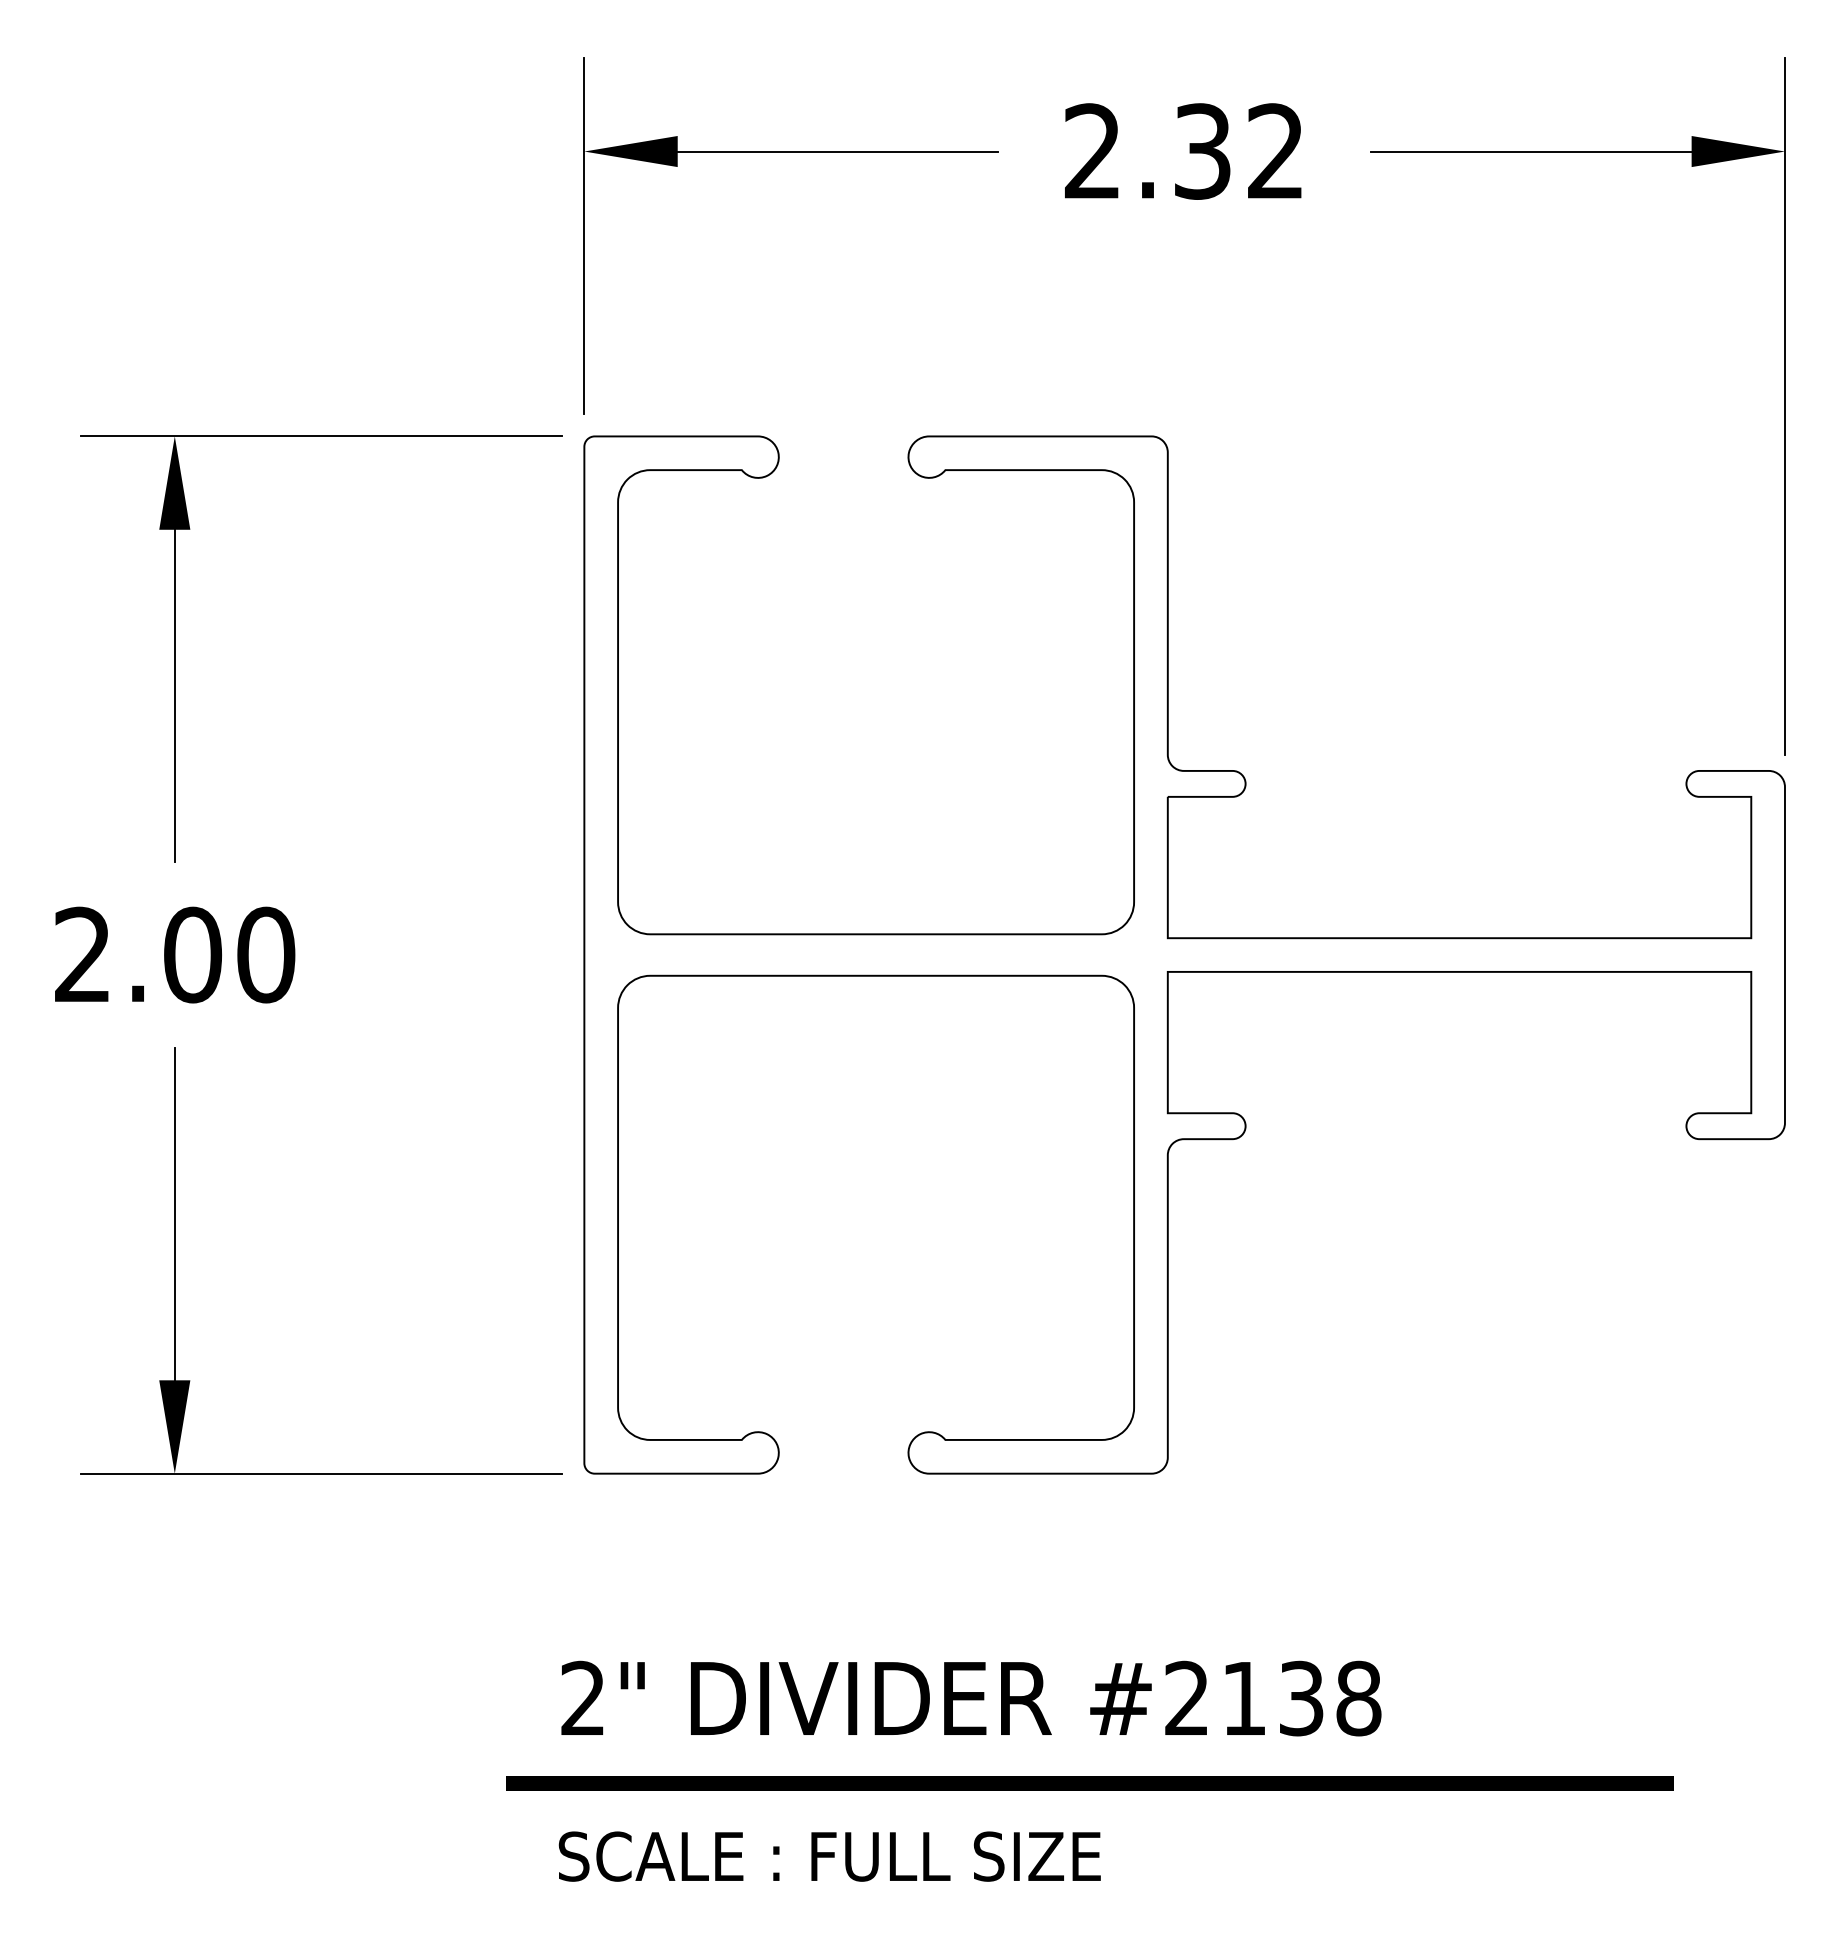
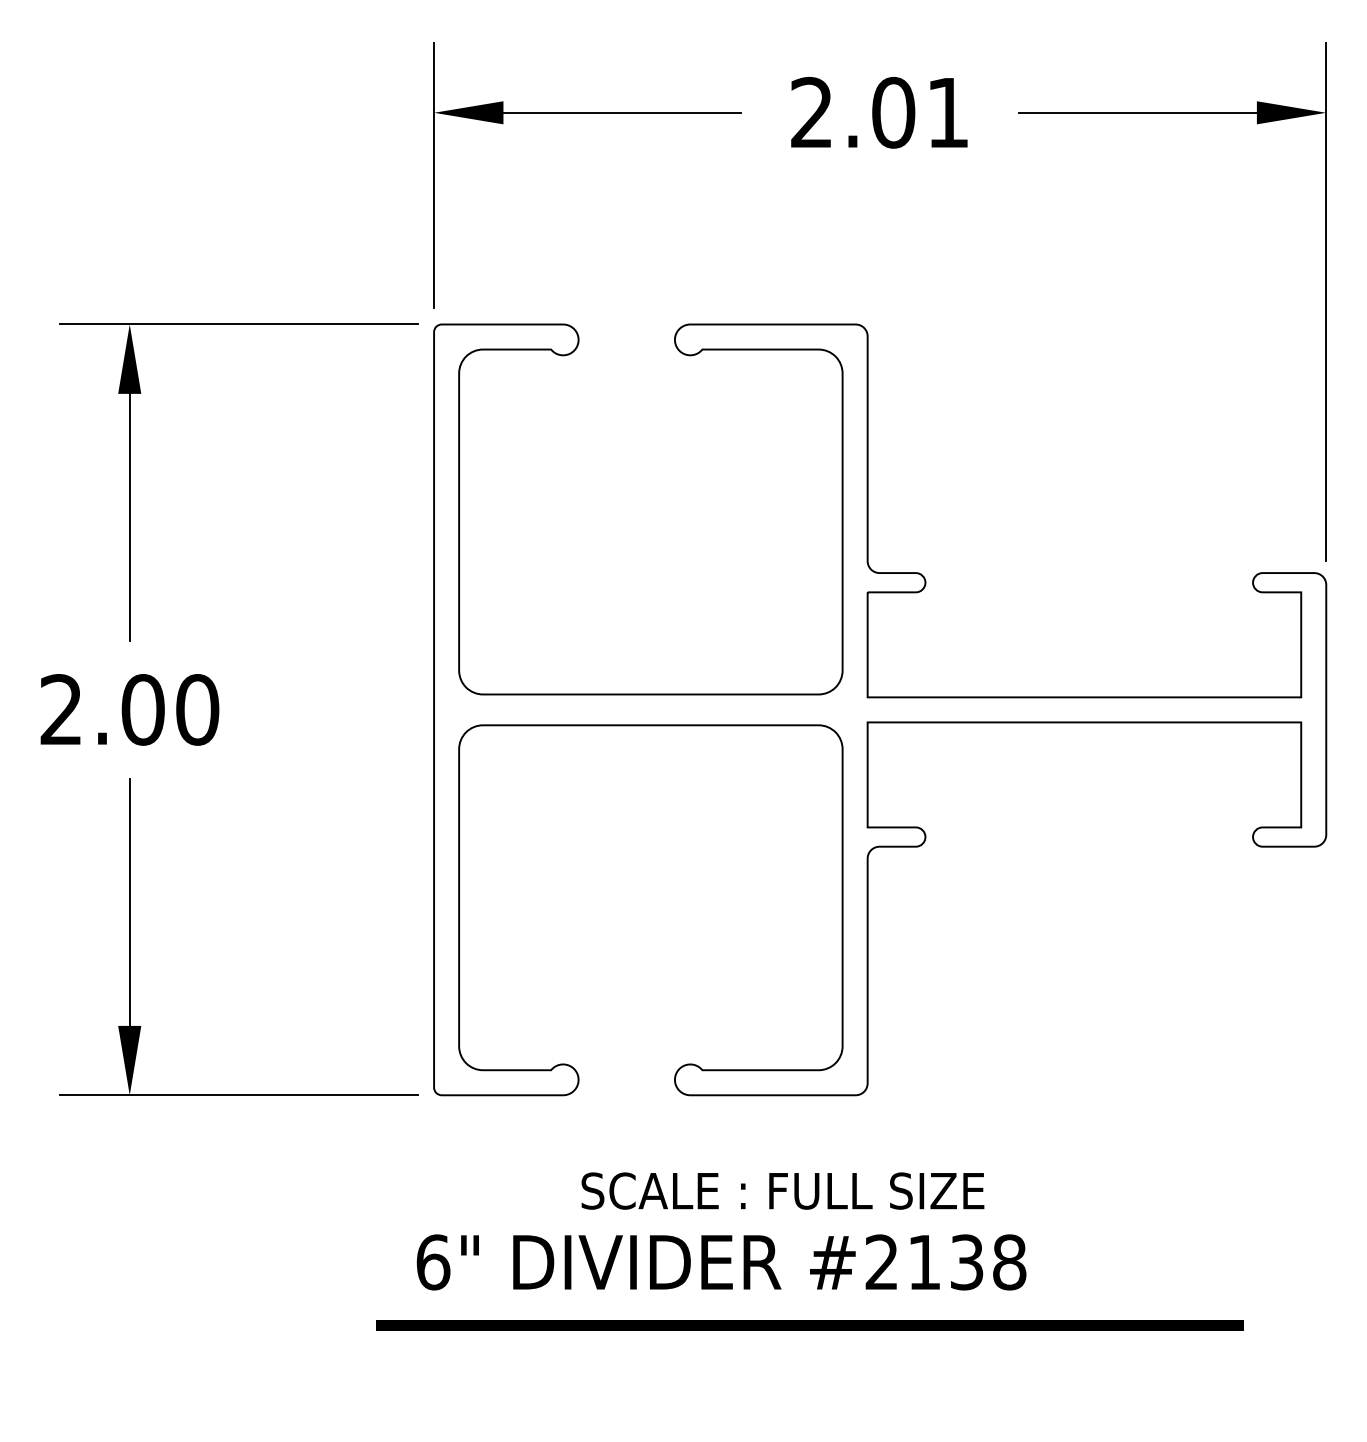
text: (1238, 151) -> (920, 112), 2.32 -> 2.01
text: (583, 1698) -> (433, 1262), 2" -> 6"
text: (829, 1856) -> (782, 1191), moved

